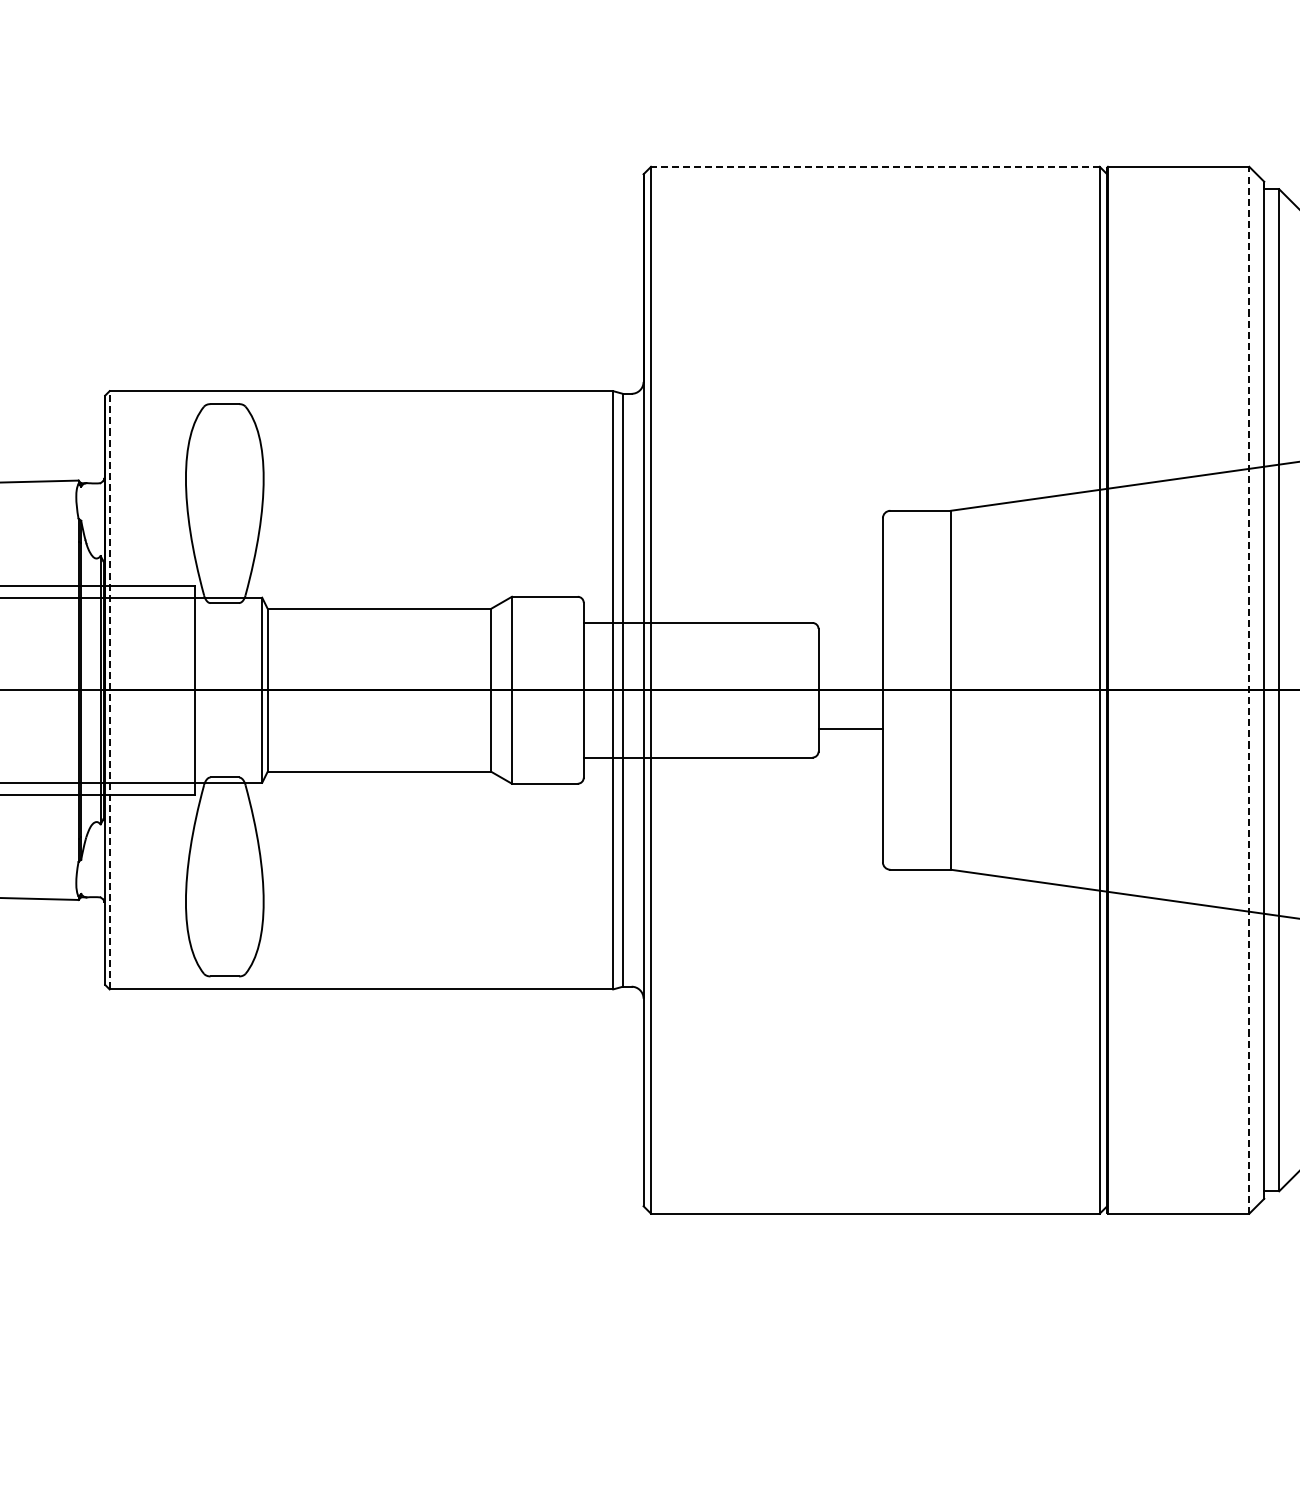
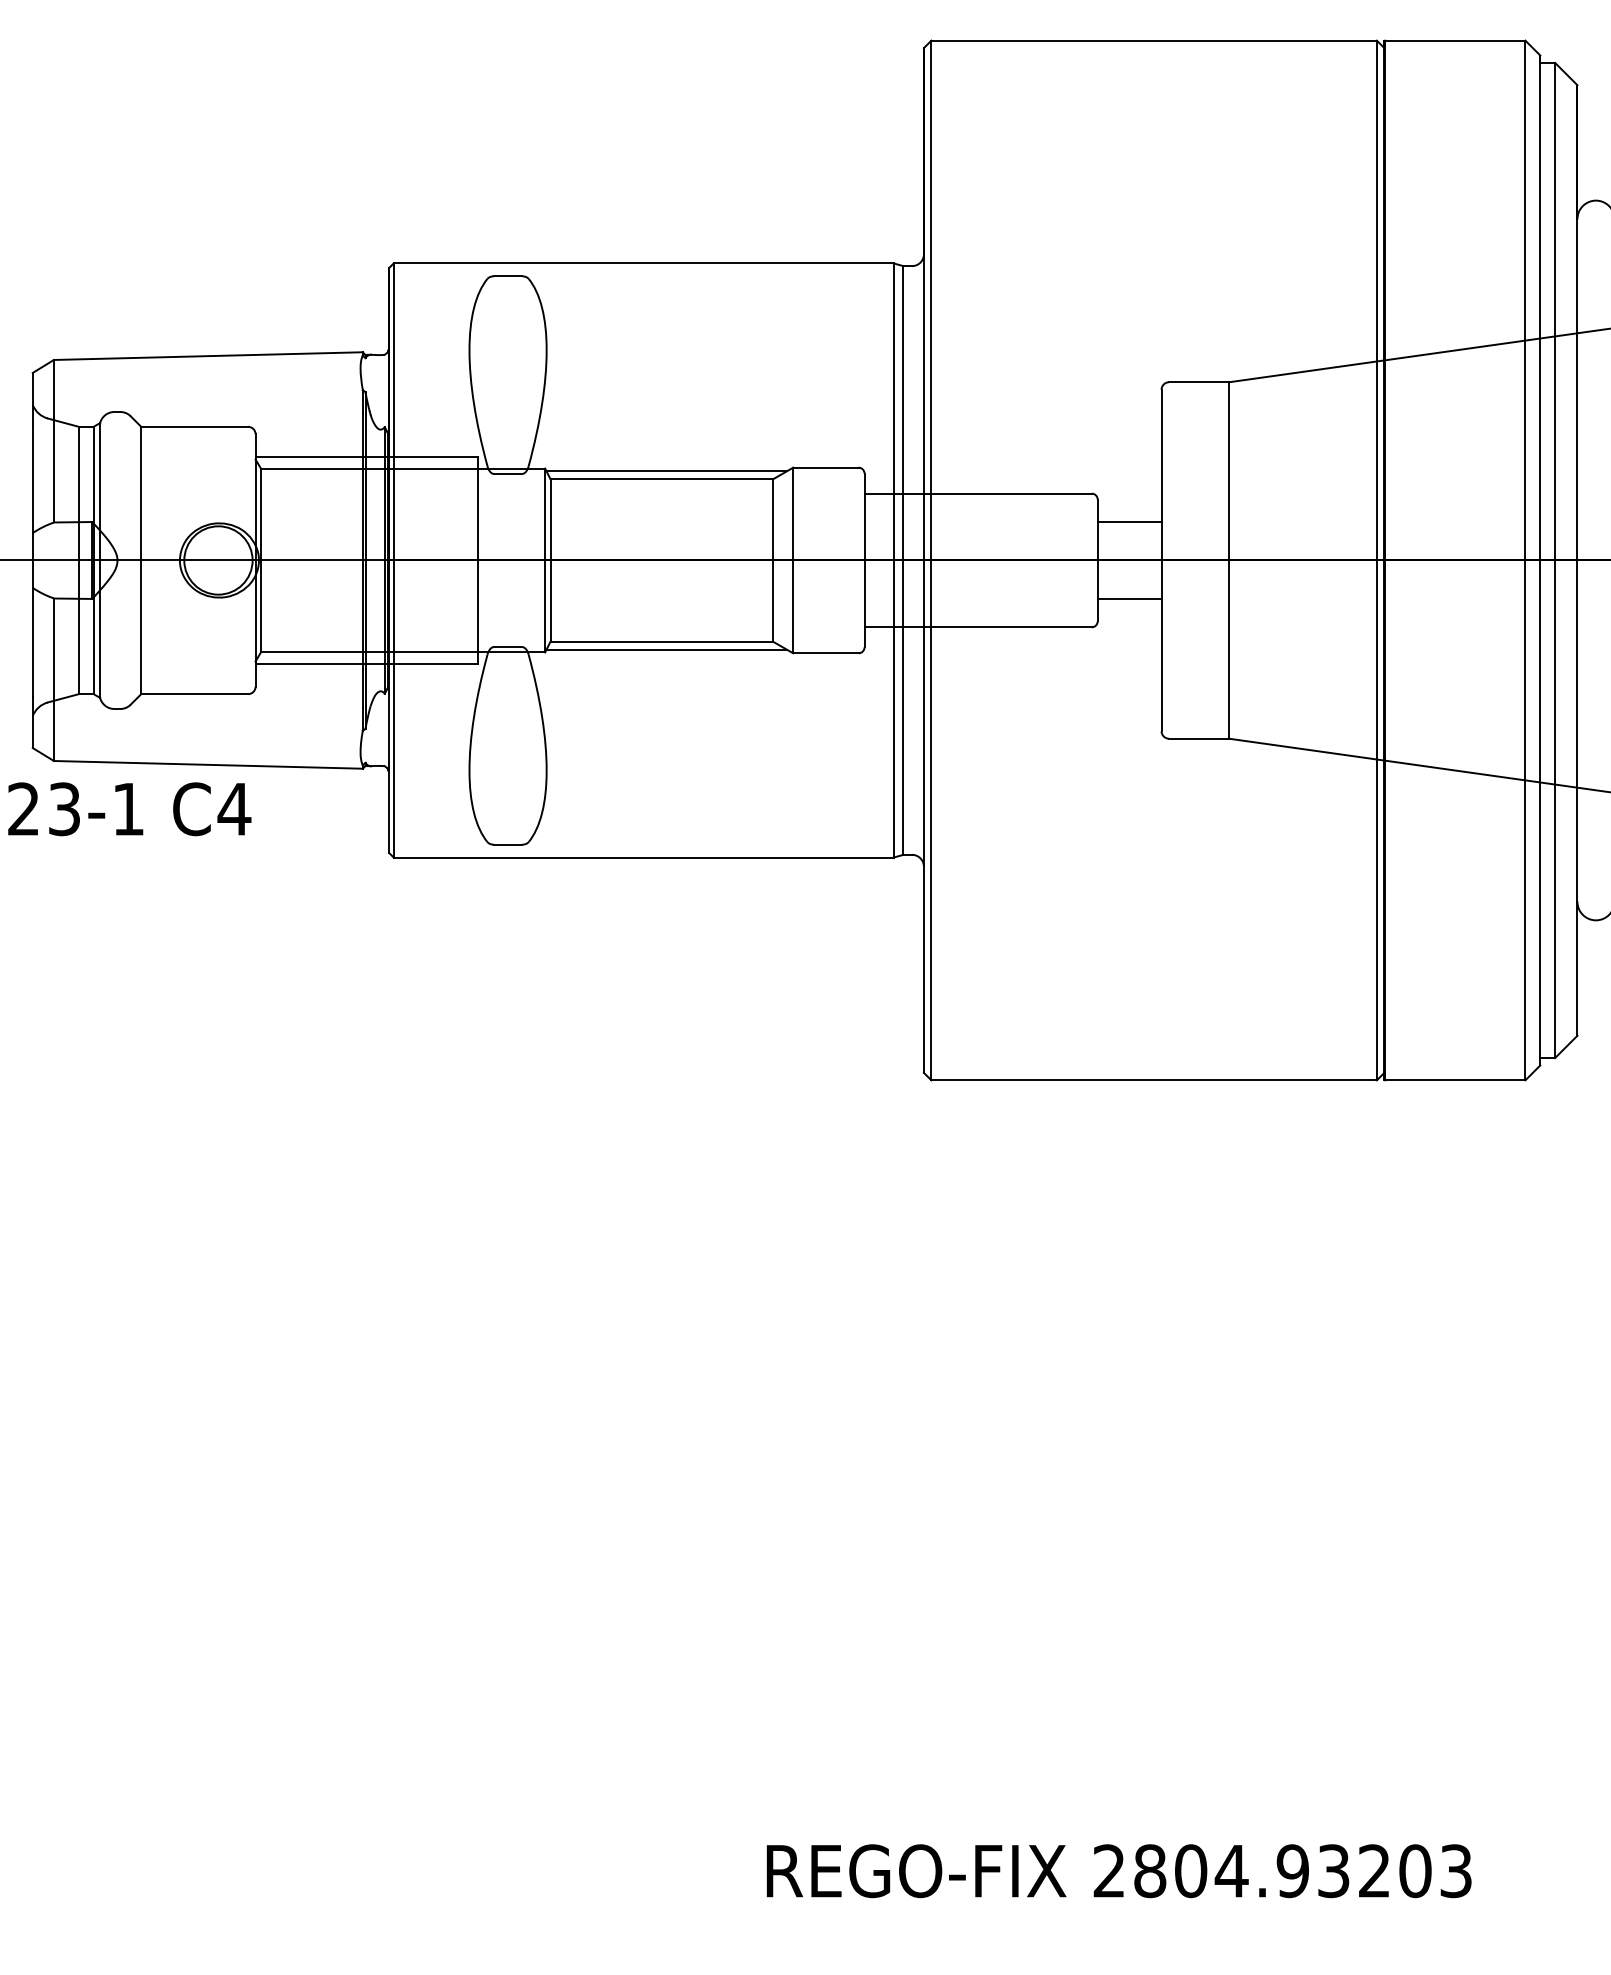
line: (875, 166) -> (1154, 40), dashed -> solid
line: (384, 600) -> (666, 471), added
line: (850, 651) -> (1129, 521), added
line: (109, 690) -> (393, 560), dashed -> solid
line: (1249, 690) -> (1525, 560), dashed -> solid
line: (384, 779) -> (666, 649), added

